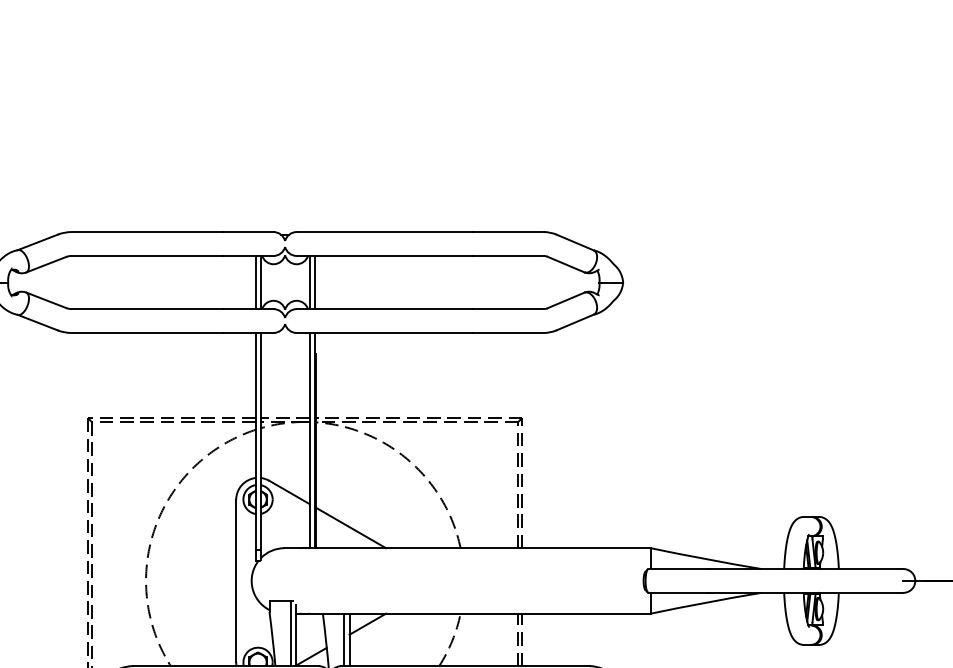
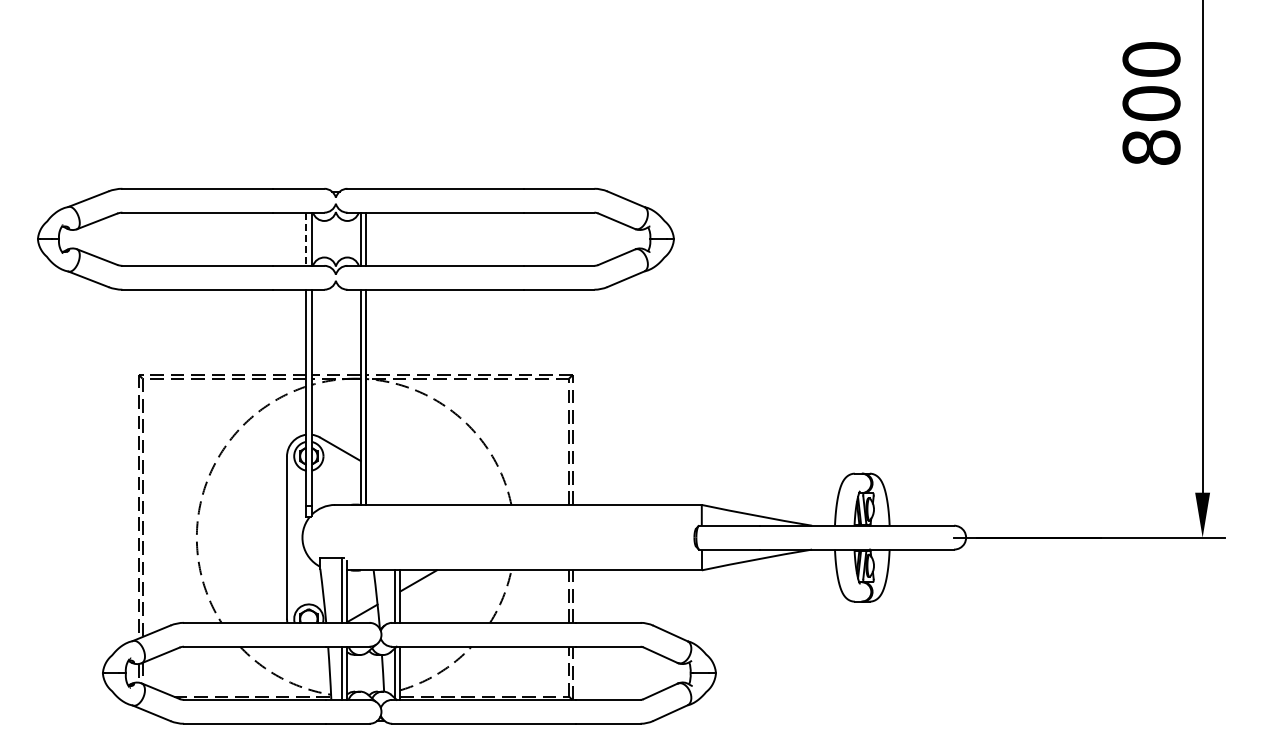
line: (255, 282) -> (306, 239), solid -> dashed
line: (350, 527) -> (401, 484), removed

